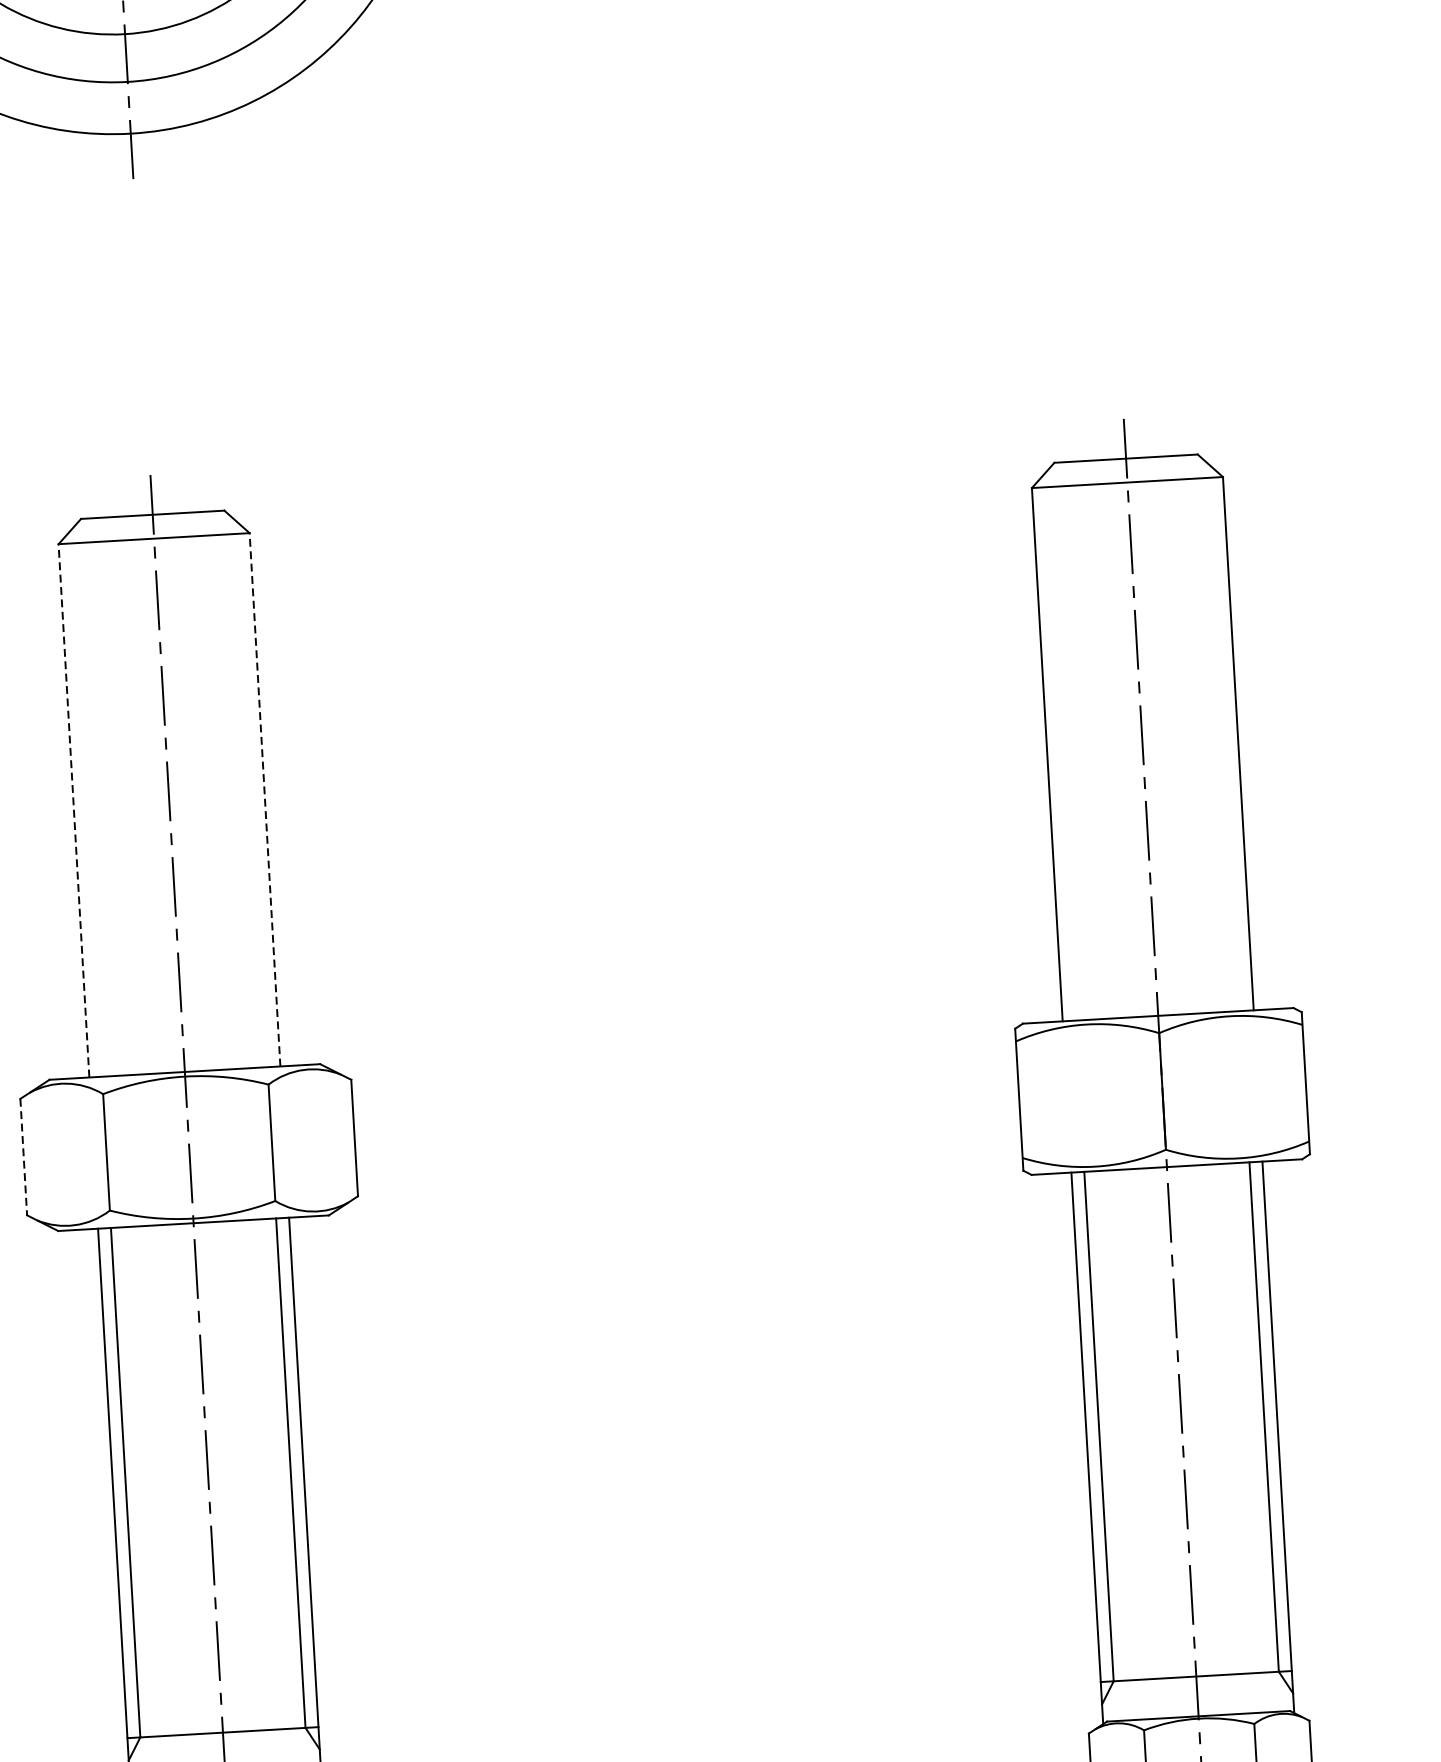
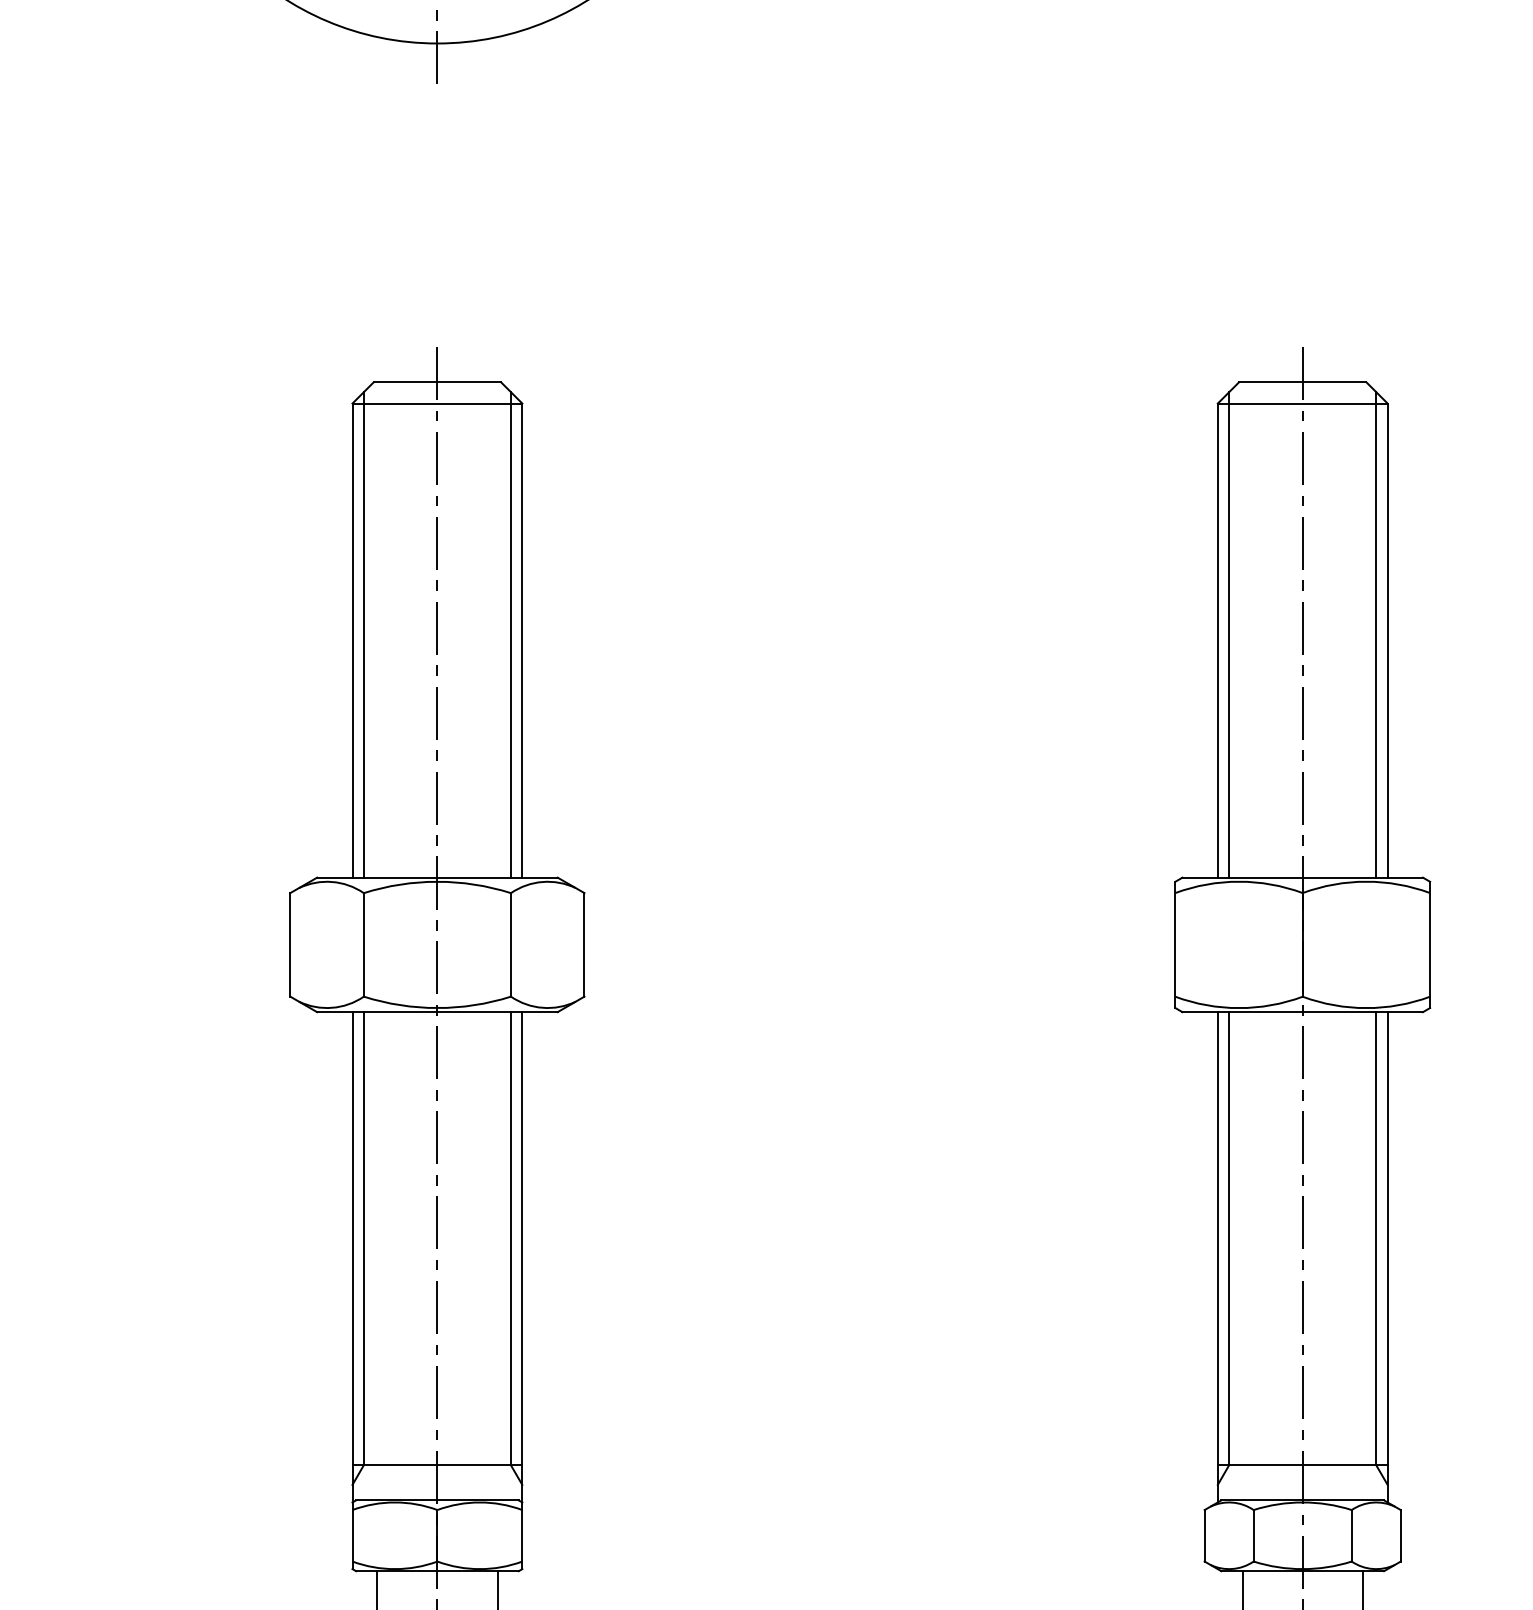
line: (1225, 737) -> (1376, 634), added
line: (1060, 747) -> (1229, 634), added
line: (251, 793) -> (510, 634), added
line: (265, 799) -> (522, 640), dashed -> solid
line: (85, 803) -> (363, 634), added
line: (73, 810) -> (352, 640), dashed -> solid
line: (23, 1156) -> (290, 944), dashed -> solid

